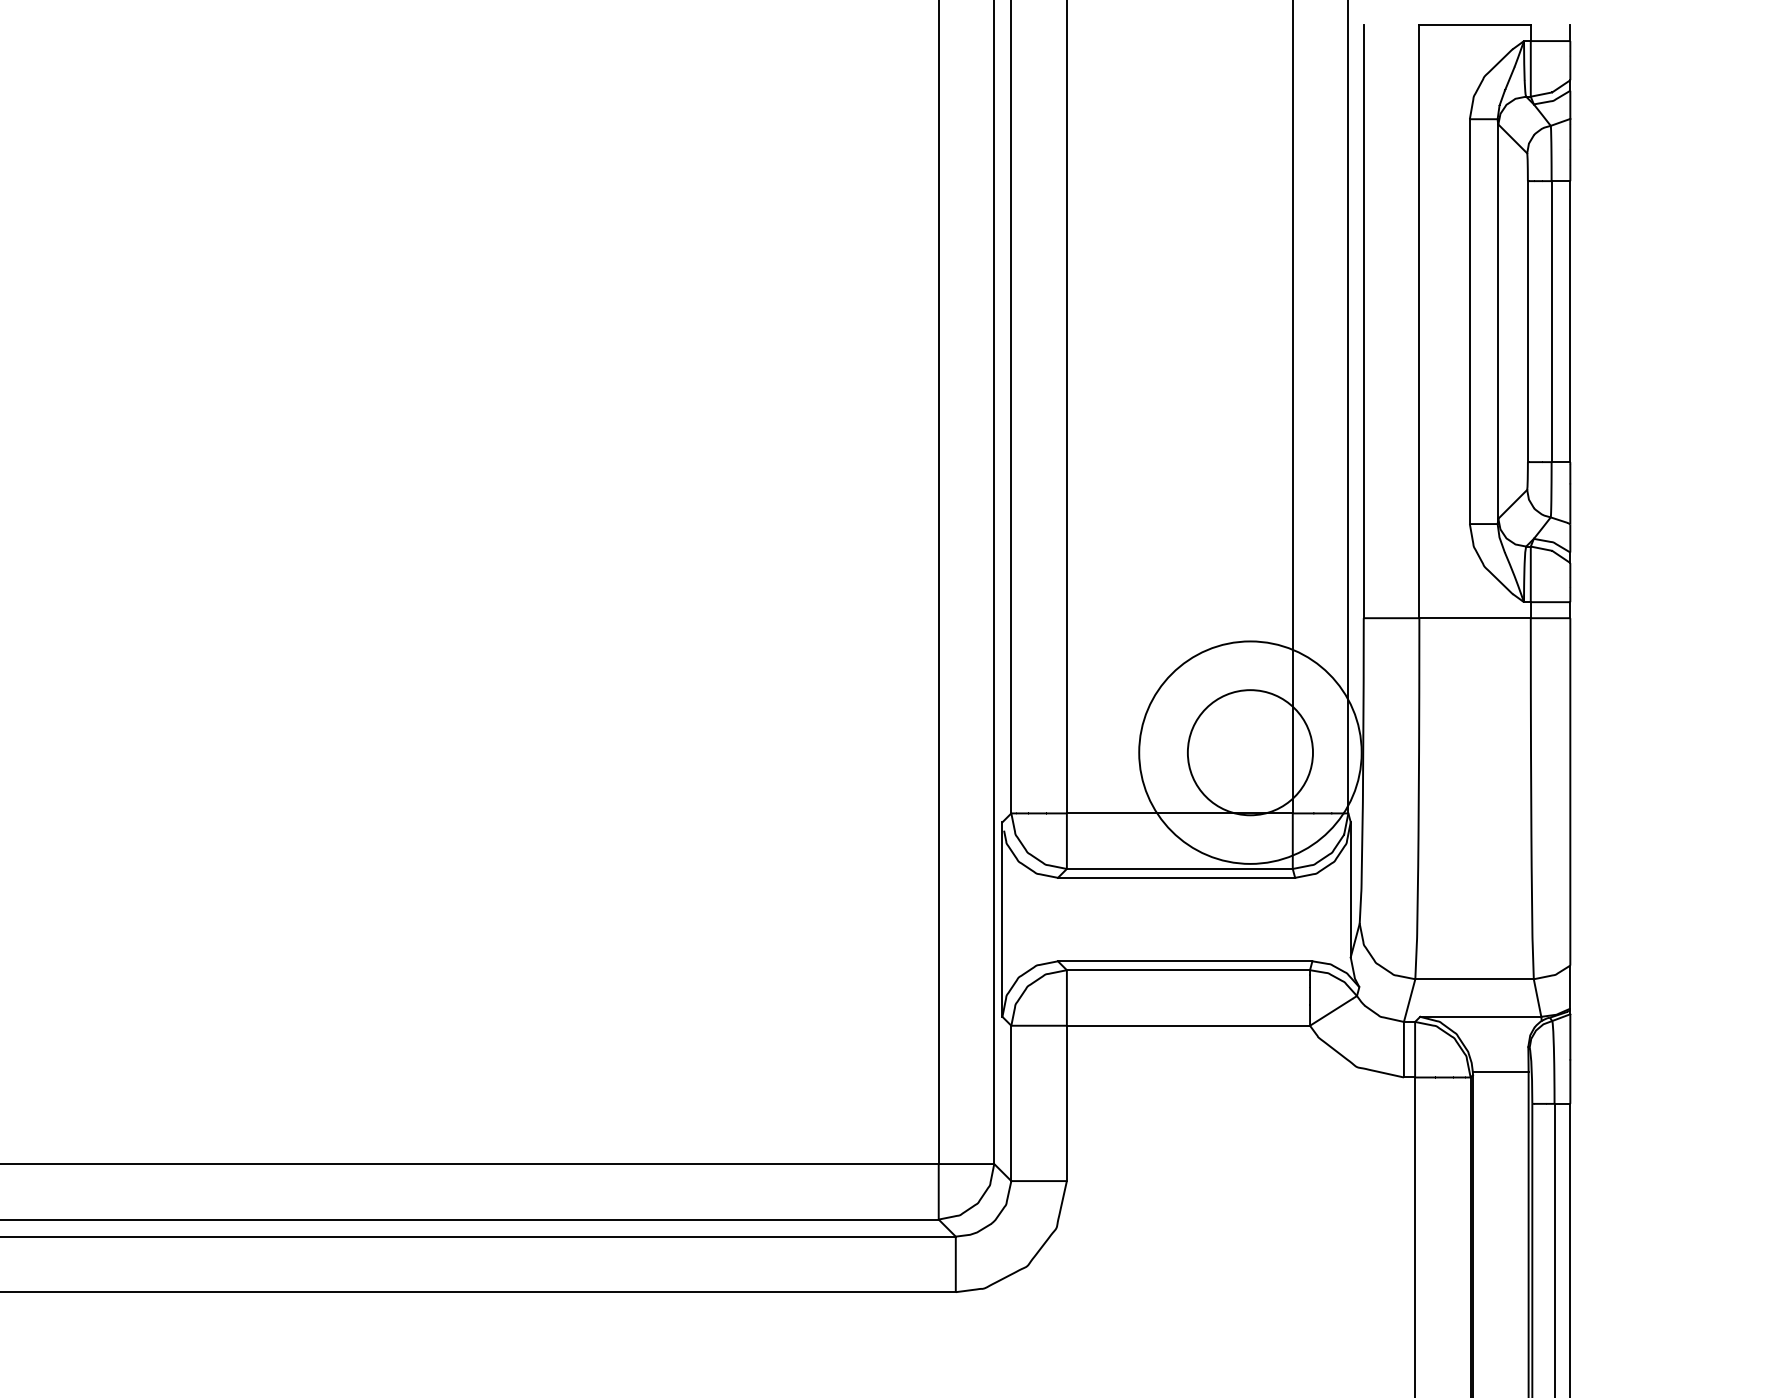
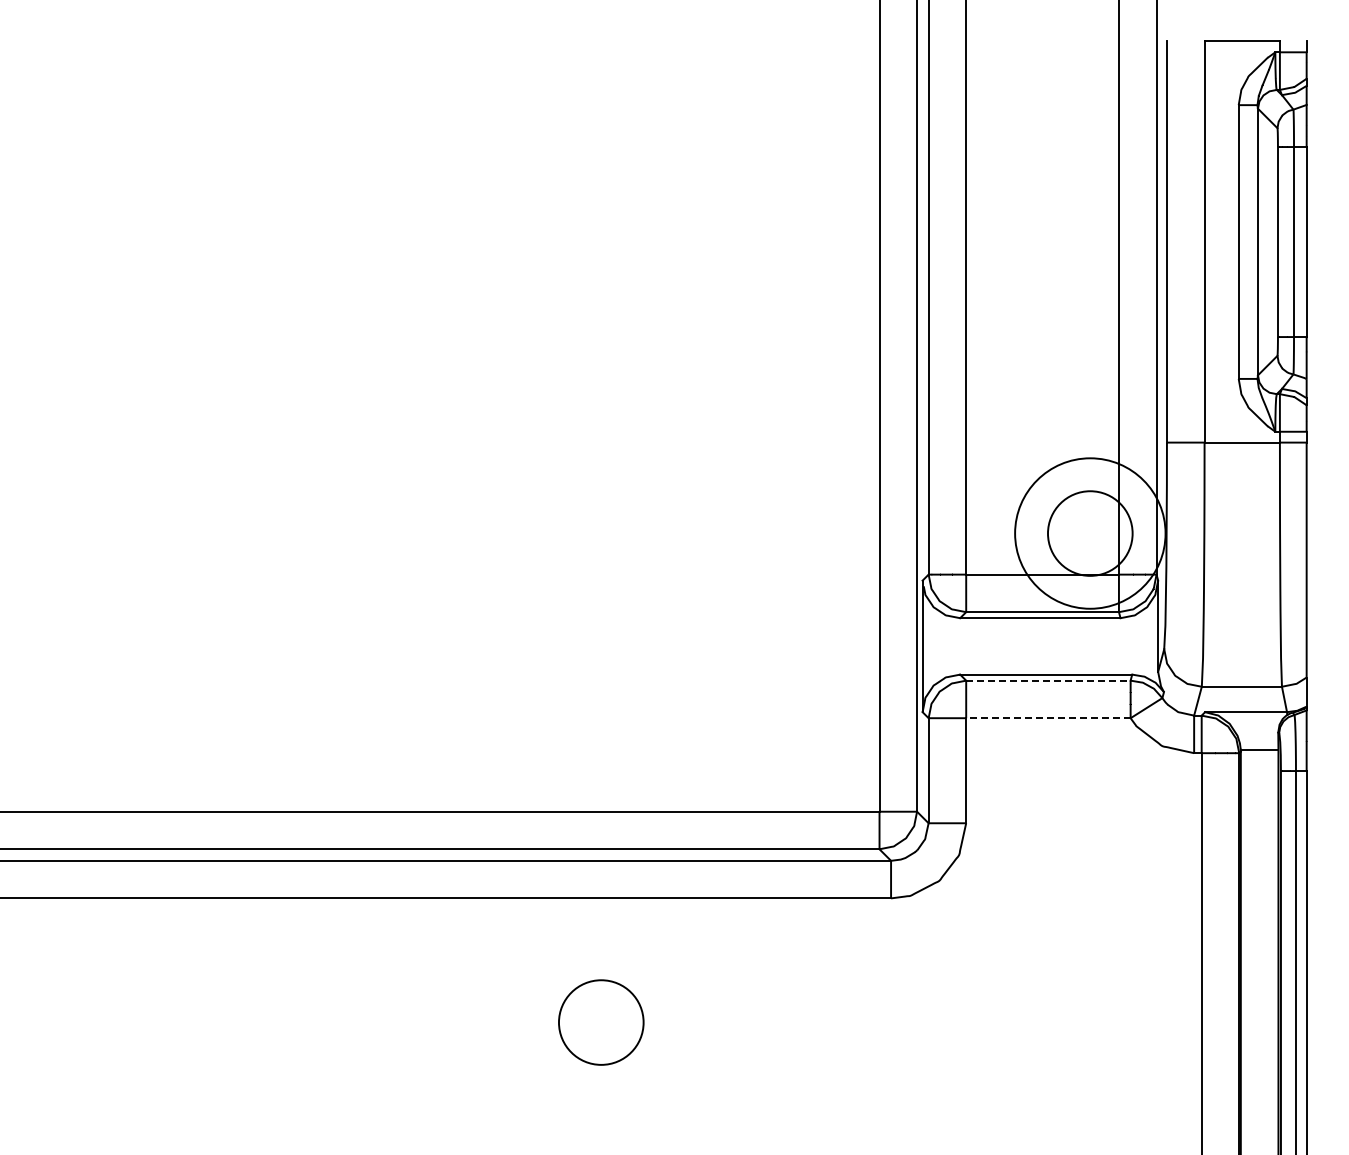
line: (1188, 969) -> (1048, 680), solid -> dashed
line: (1187, 1026) -> (1047, 718), solid -> dashed

